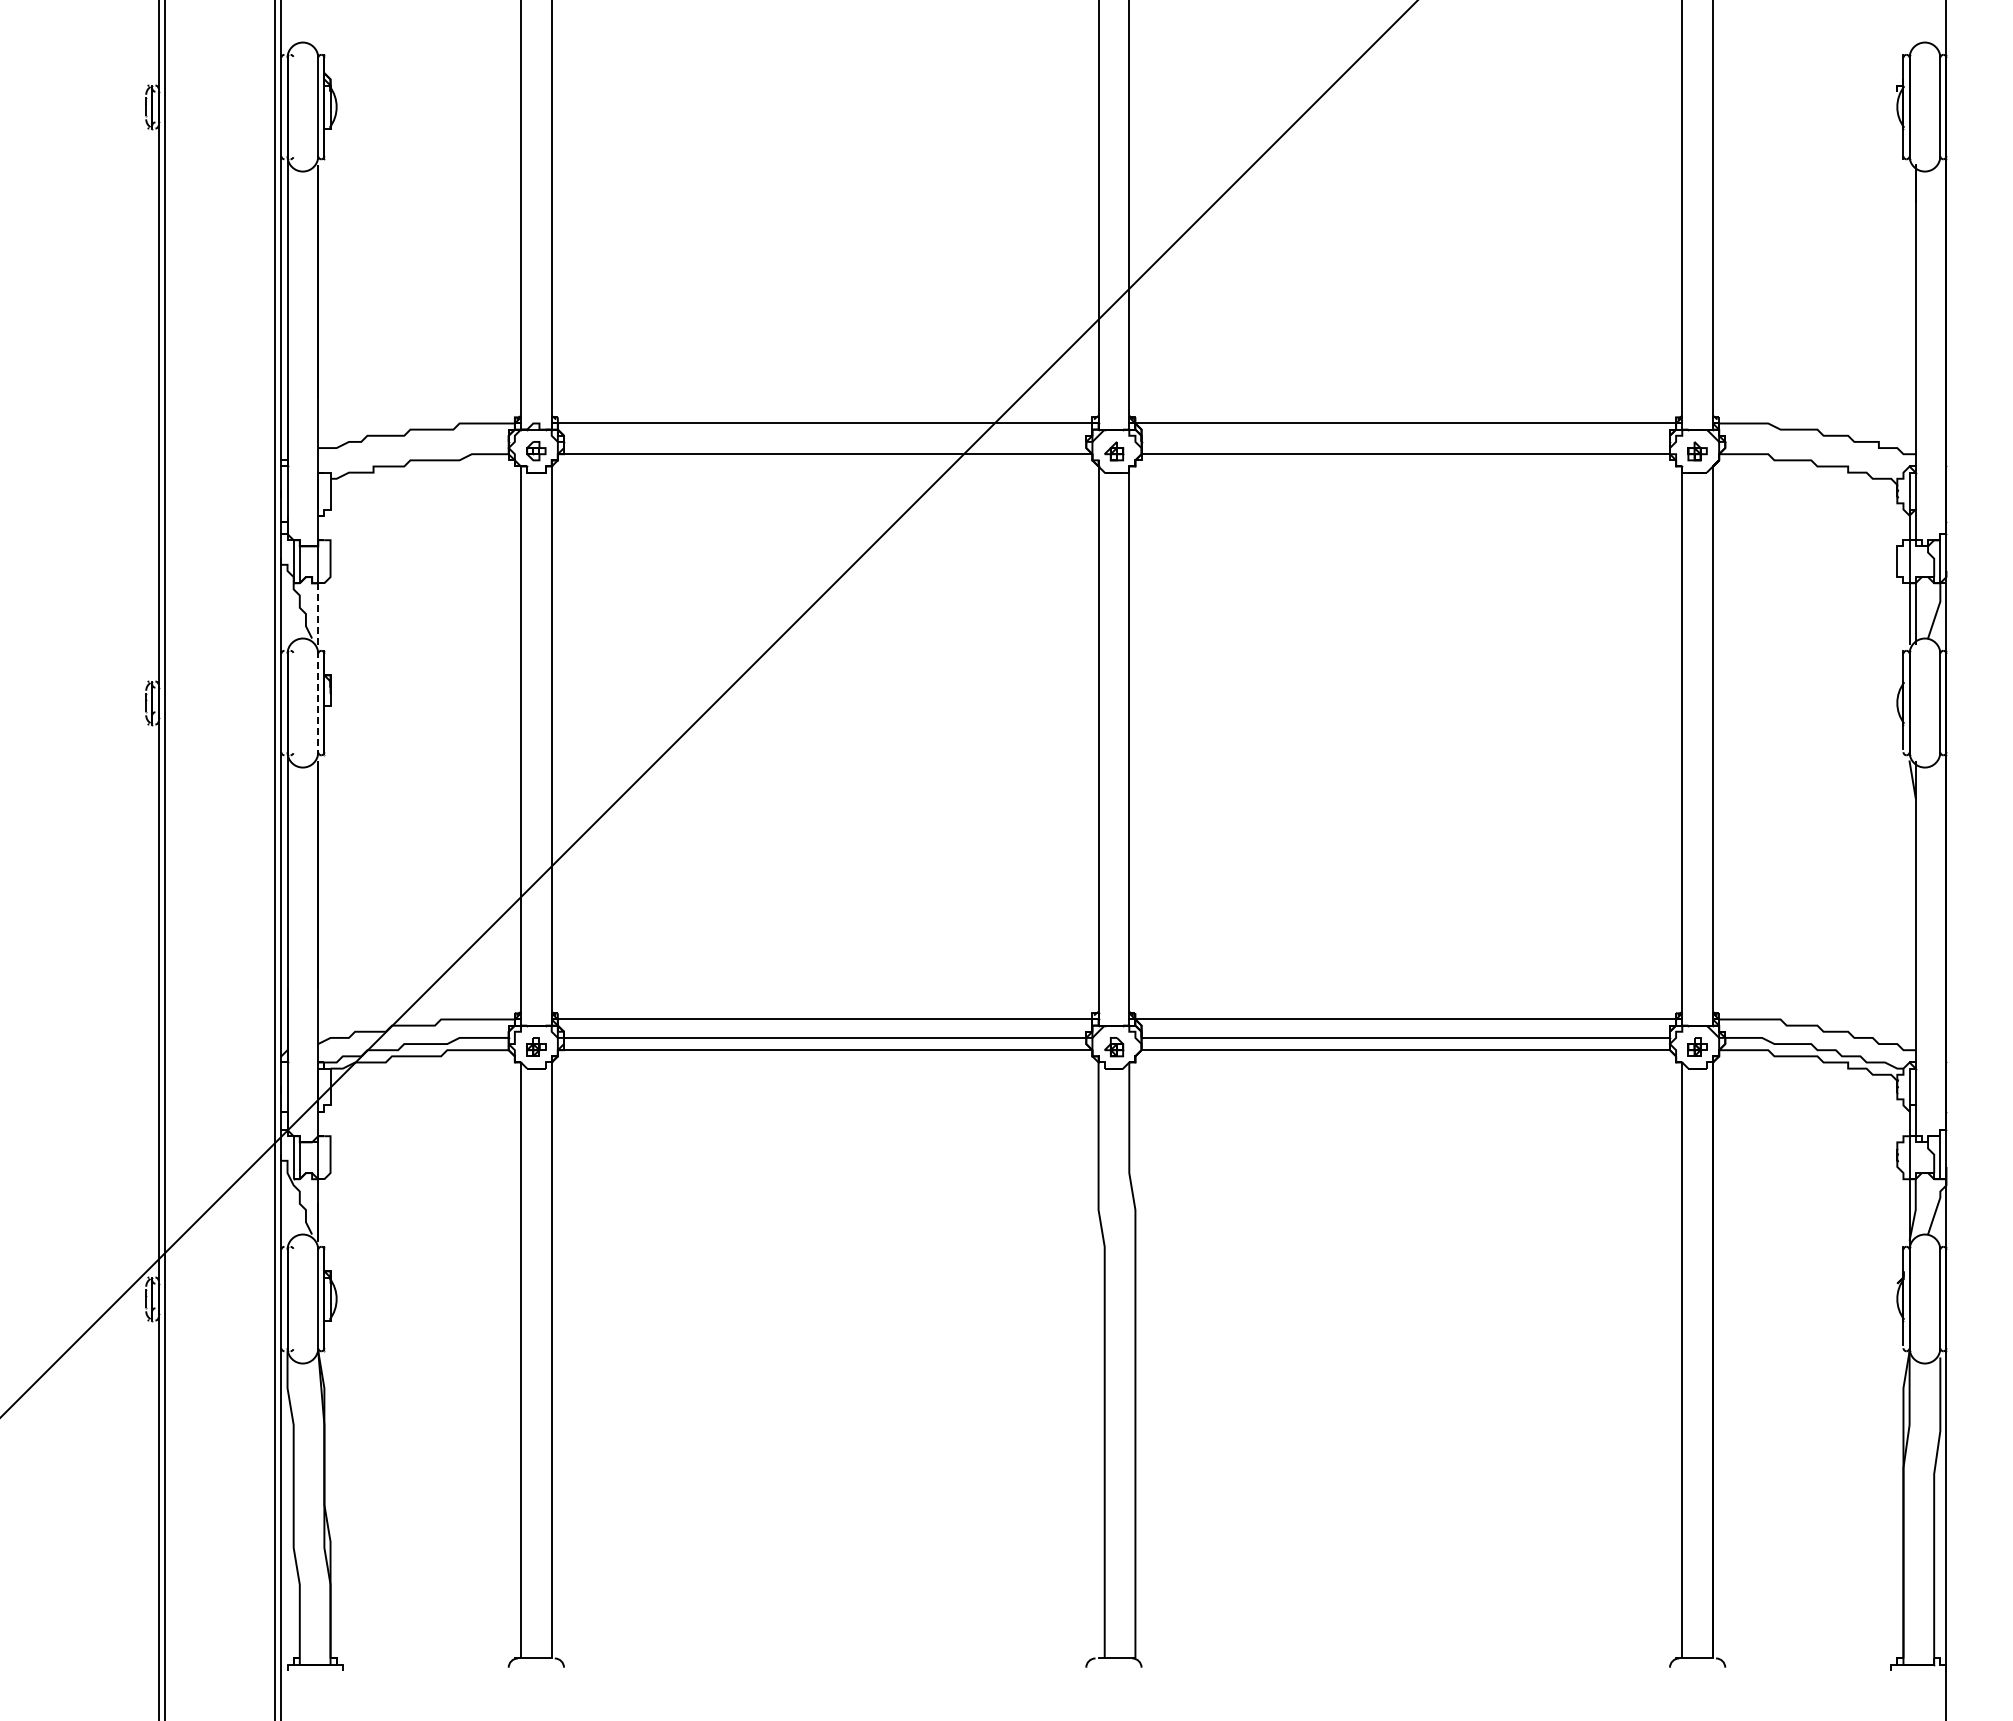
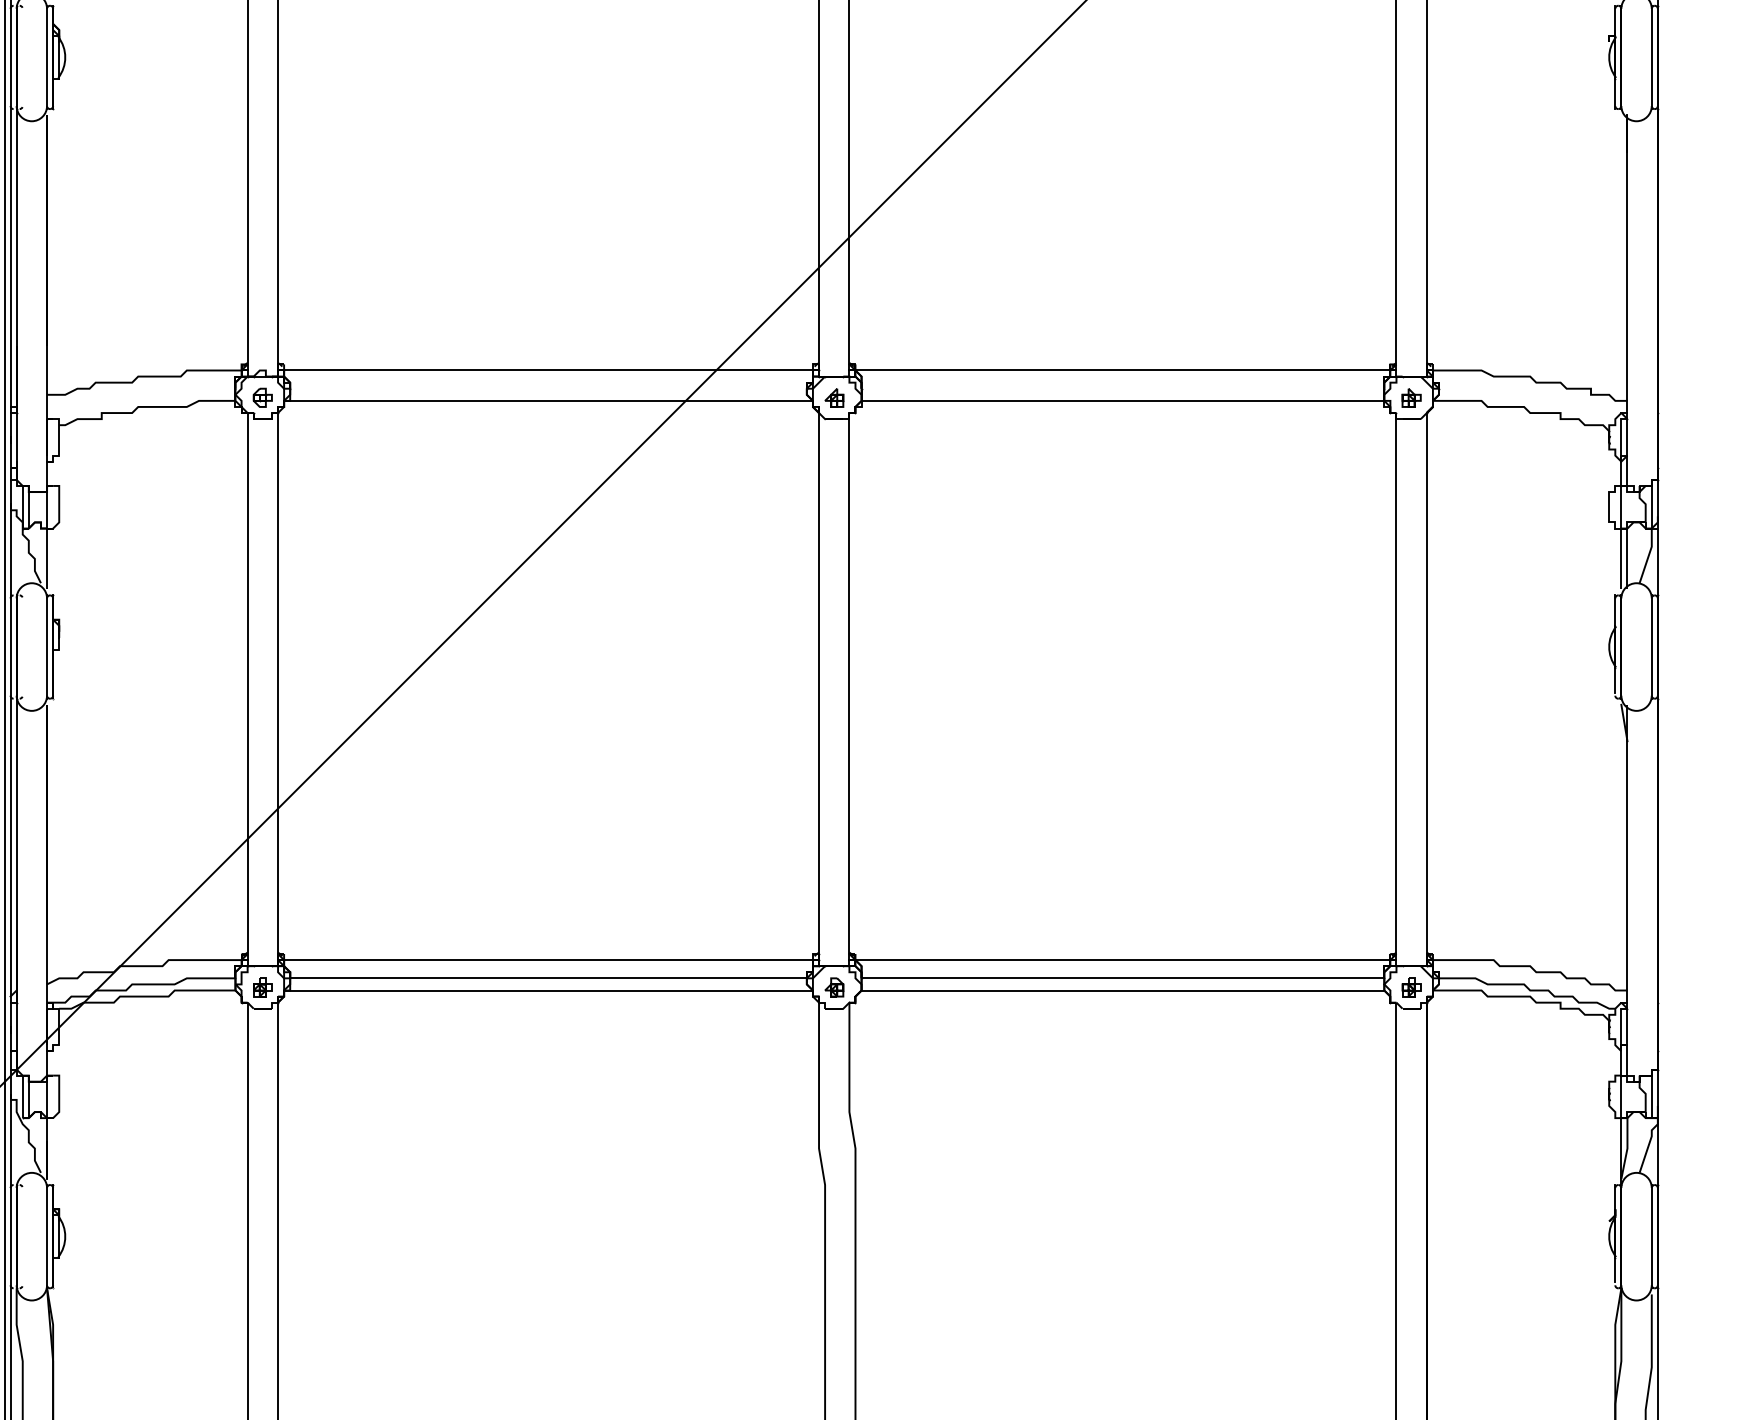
line: (318, 613) -> (47, 558), dashed -> solid
line: (318, 703) -> (47, 647), dashed -> solid

